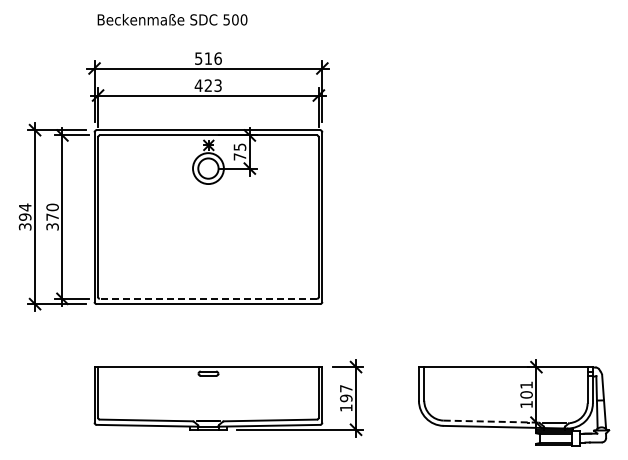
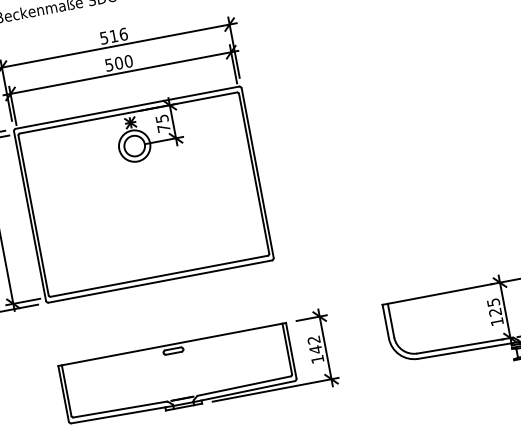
text: (207, 85) -> (118, 63), 423 -> 500
line: (208, 298) -> (159, 275), dashed -> solid
text: (526, 389) -> (494, 306), 101 -> 125
text: (346, 393) -> (315, 344), 197 -> 142
line: (491, 421) -> (465, 345), dashed -> solid

